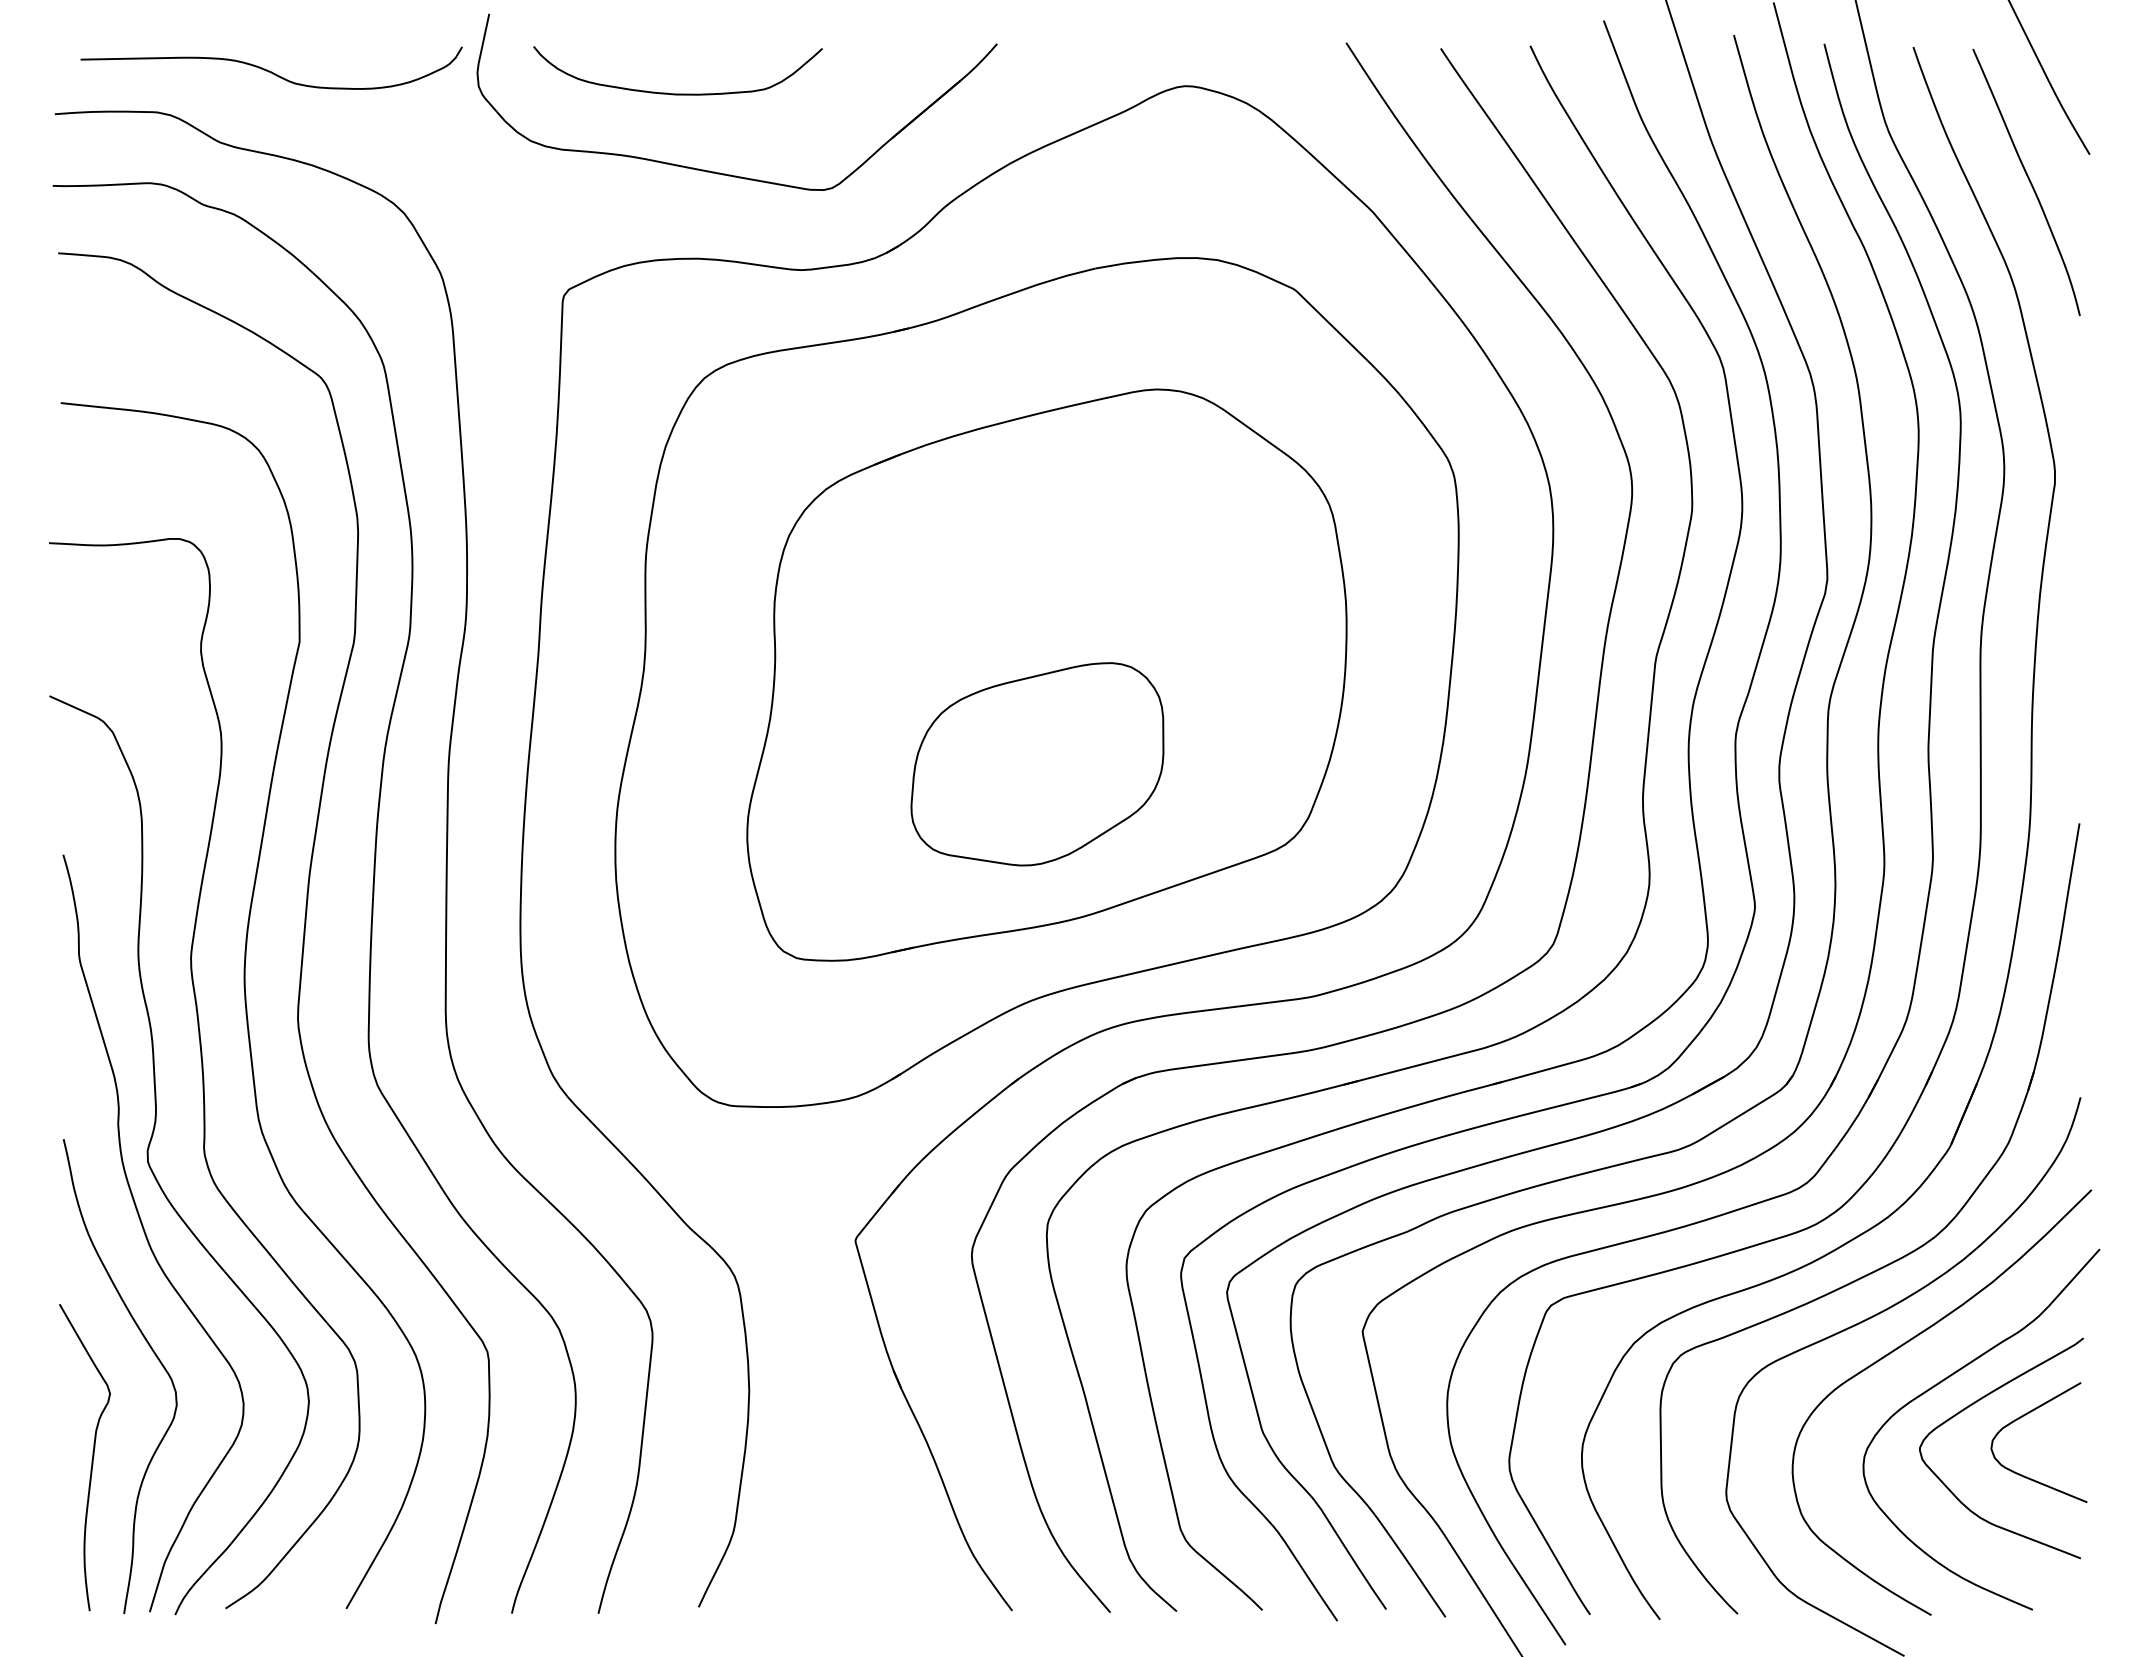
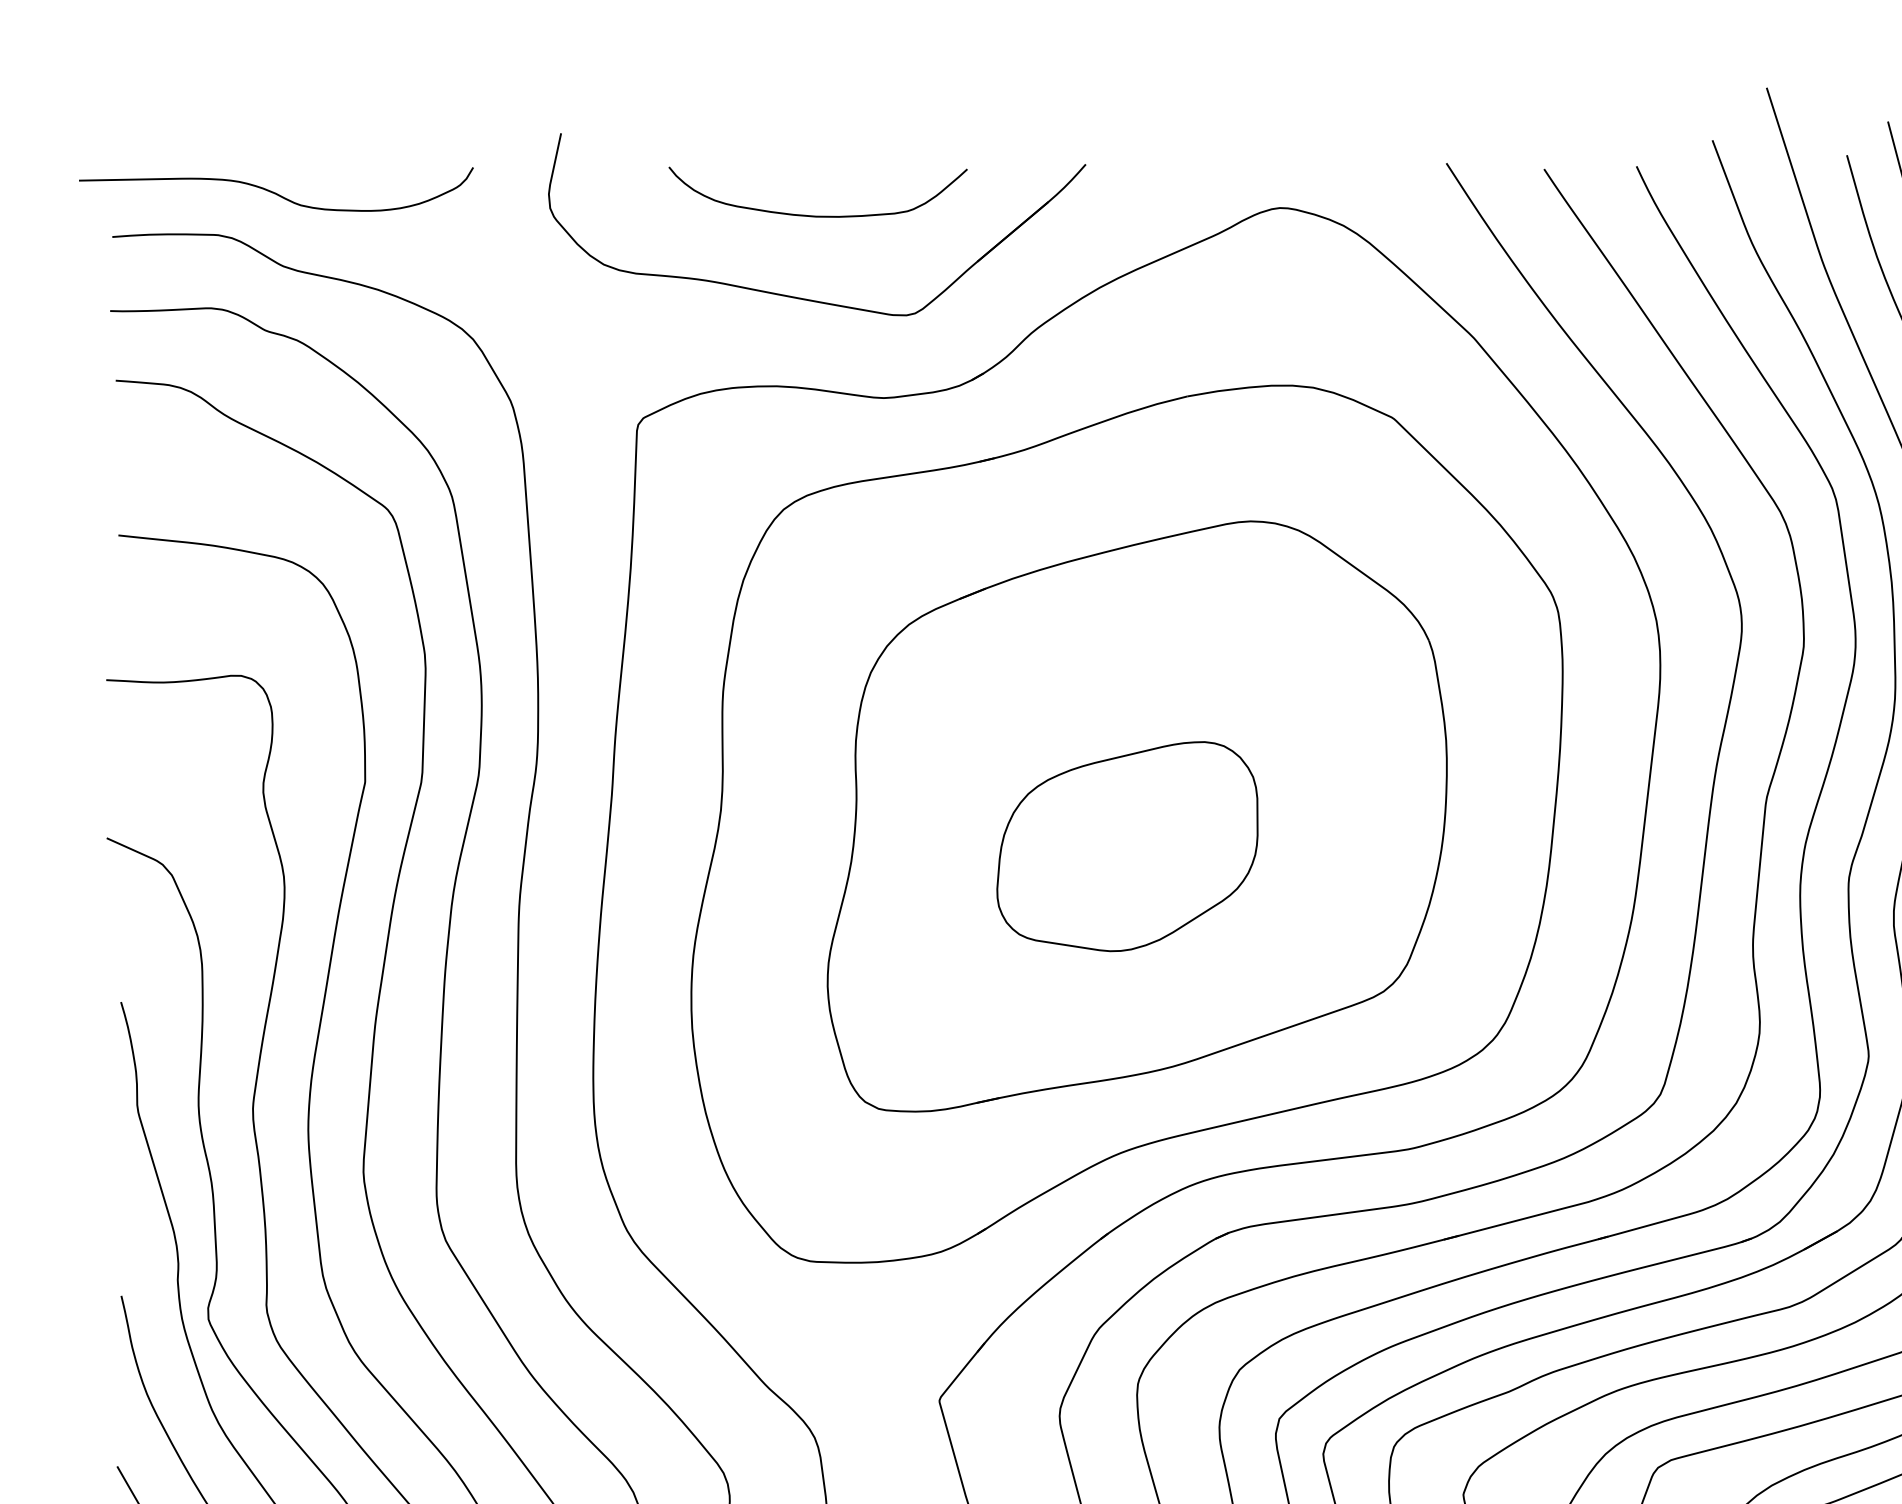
curve: (269, 70) -> (274, 191), moved
curve: (677, 93) -> (817, 215), moved
part: (1037, 764) -> (1127, 846), moved

